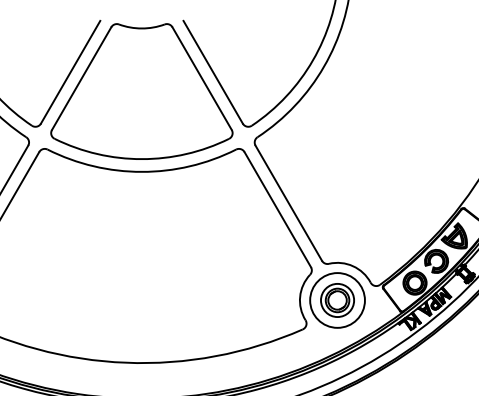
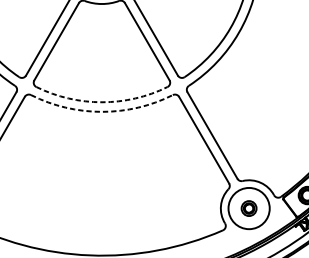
arc: (141, 159) -> (101, 102), solid -> dashed
arc: (141, 171) -> (101, 111), solid -> dashed
part: (337, 300) -> (249, 208), size x0.6

